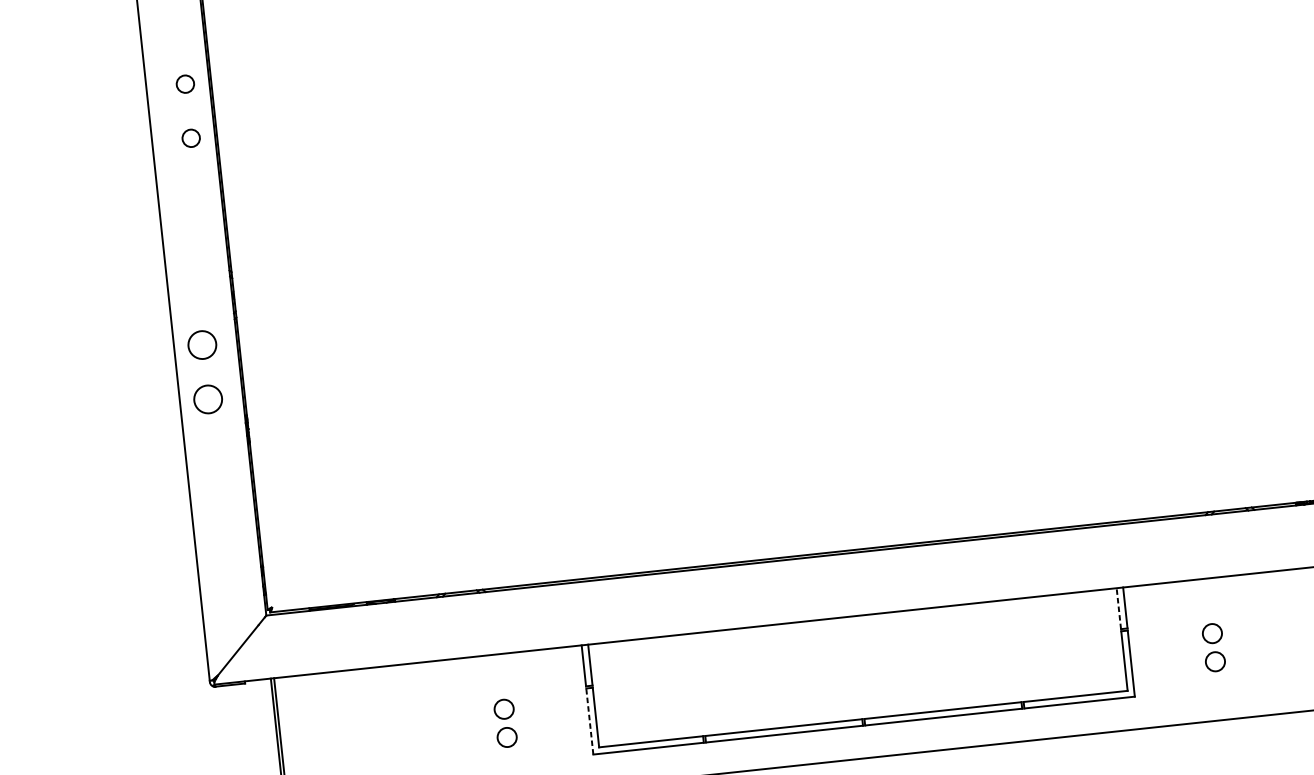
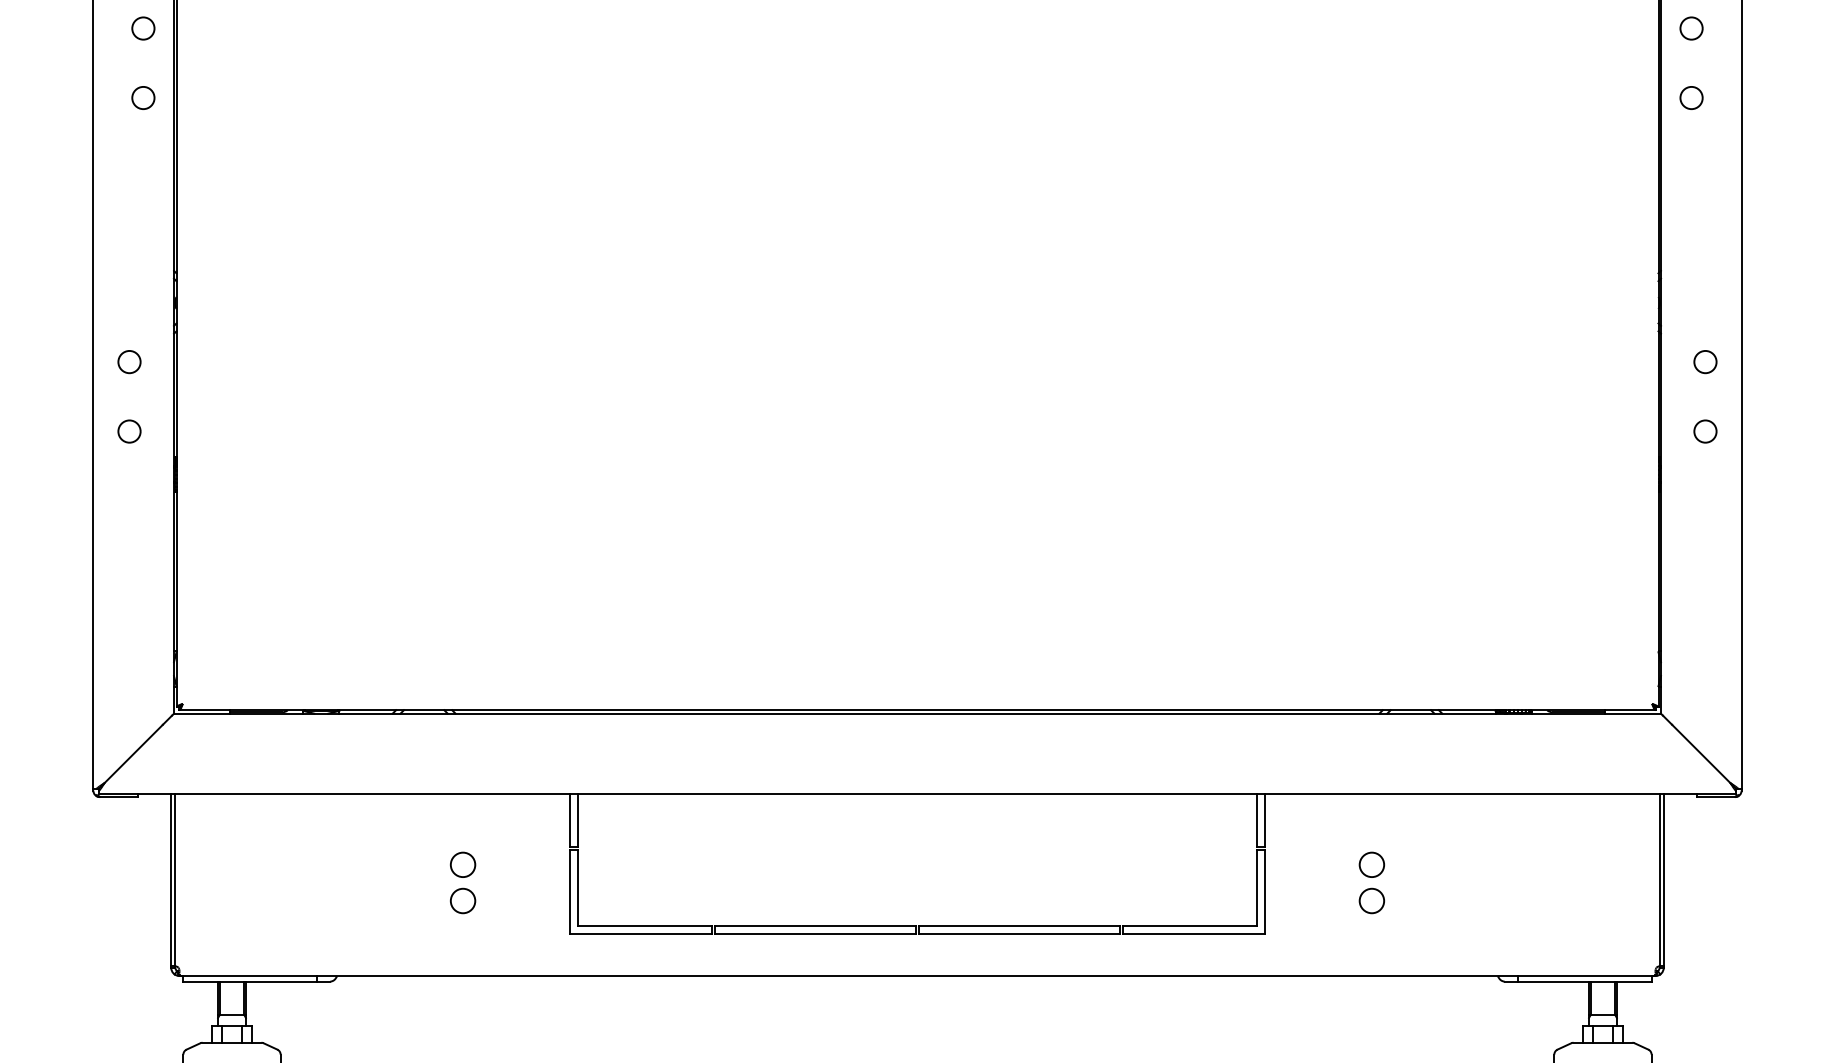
circle: (202, 345) -> (129, 362), size x0.62
circle: (208, 399) -> (129, 431), size x0.62
line: (1118, 608) -> (1256, 820), dashed -> solid
line: (590, 721) -> (570, 891), dashed -> solid

